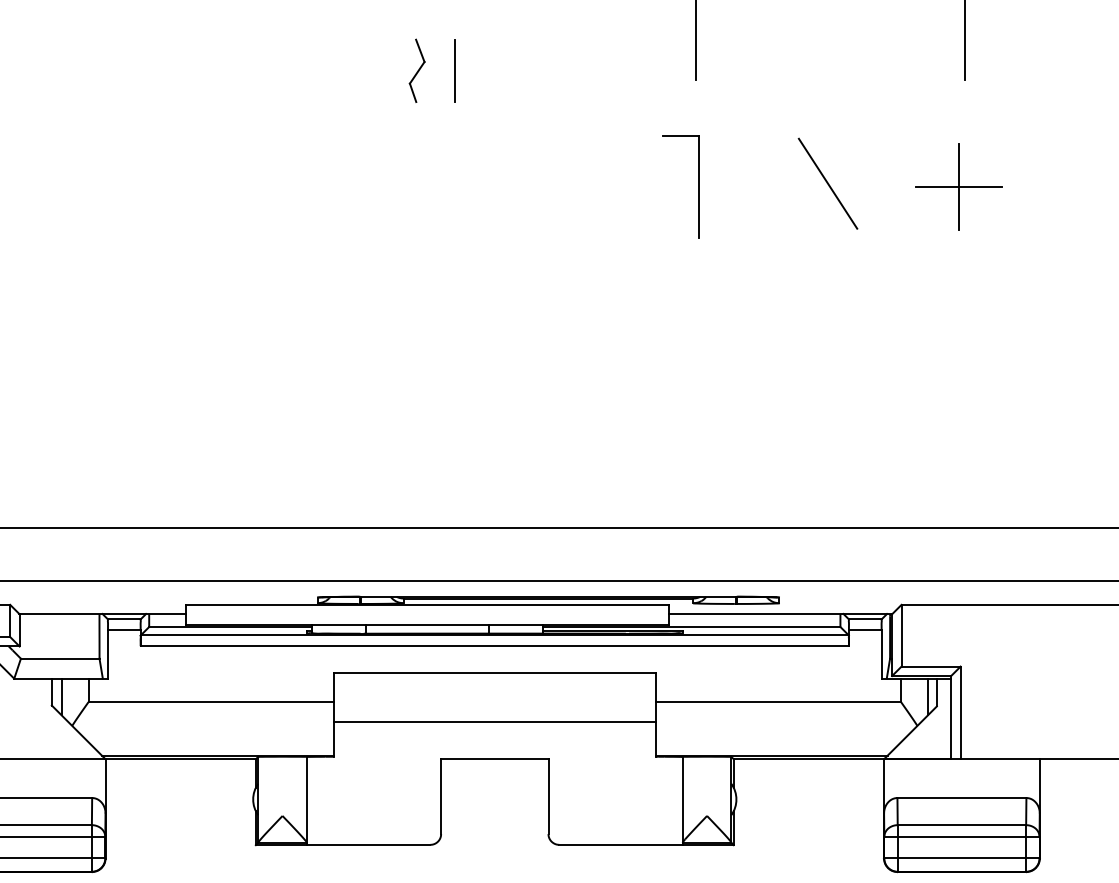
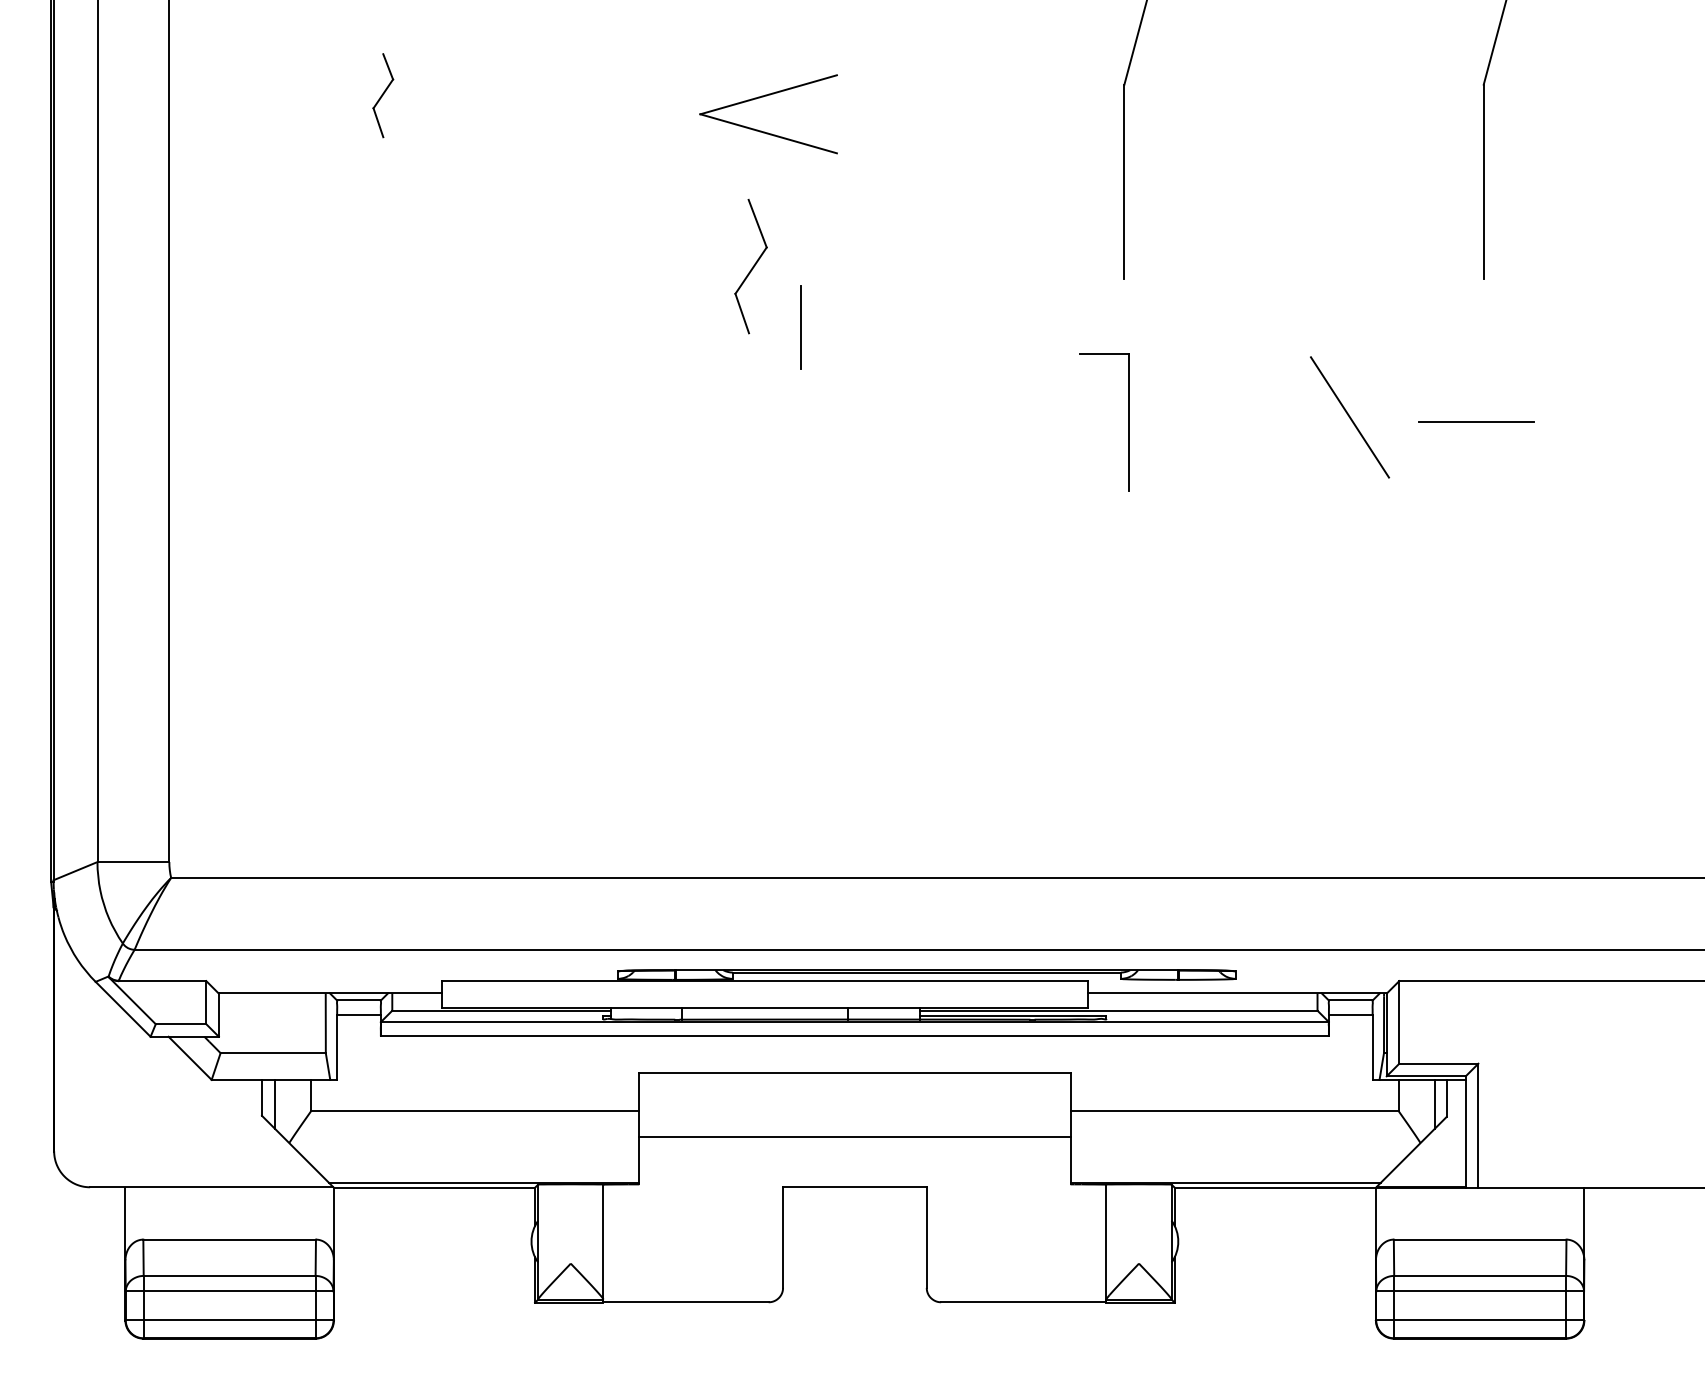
part: (416, 70) -> (750, 265), size x1.6
line: (454, 71) -> (800, 327), moved
line: (828, 183) -> (1350, 417), moved
line: (959, 186) -> (1476, 421), removed

